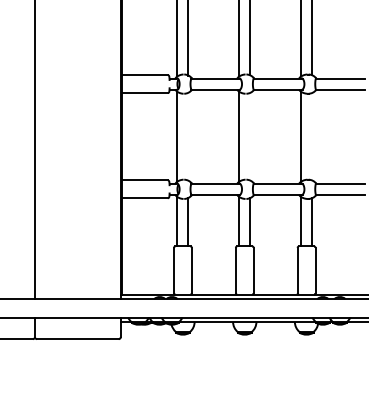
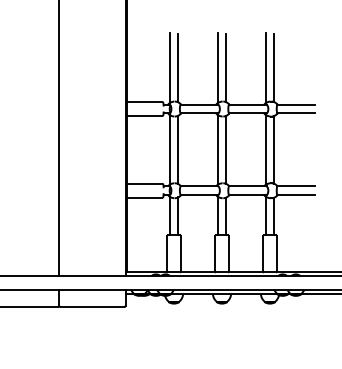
line: (188, 136) -> (178, 149), added
line: (250, 136) -> (226, 149), added
line: (312, 136) -> (274, 149), added

